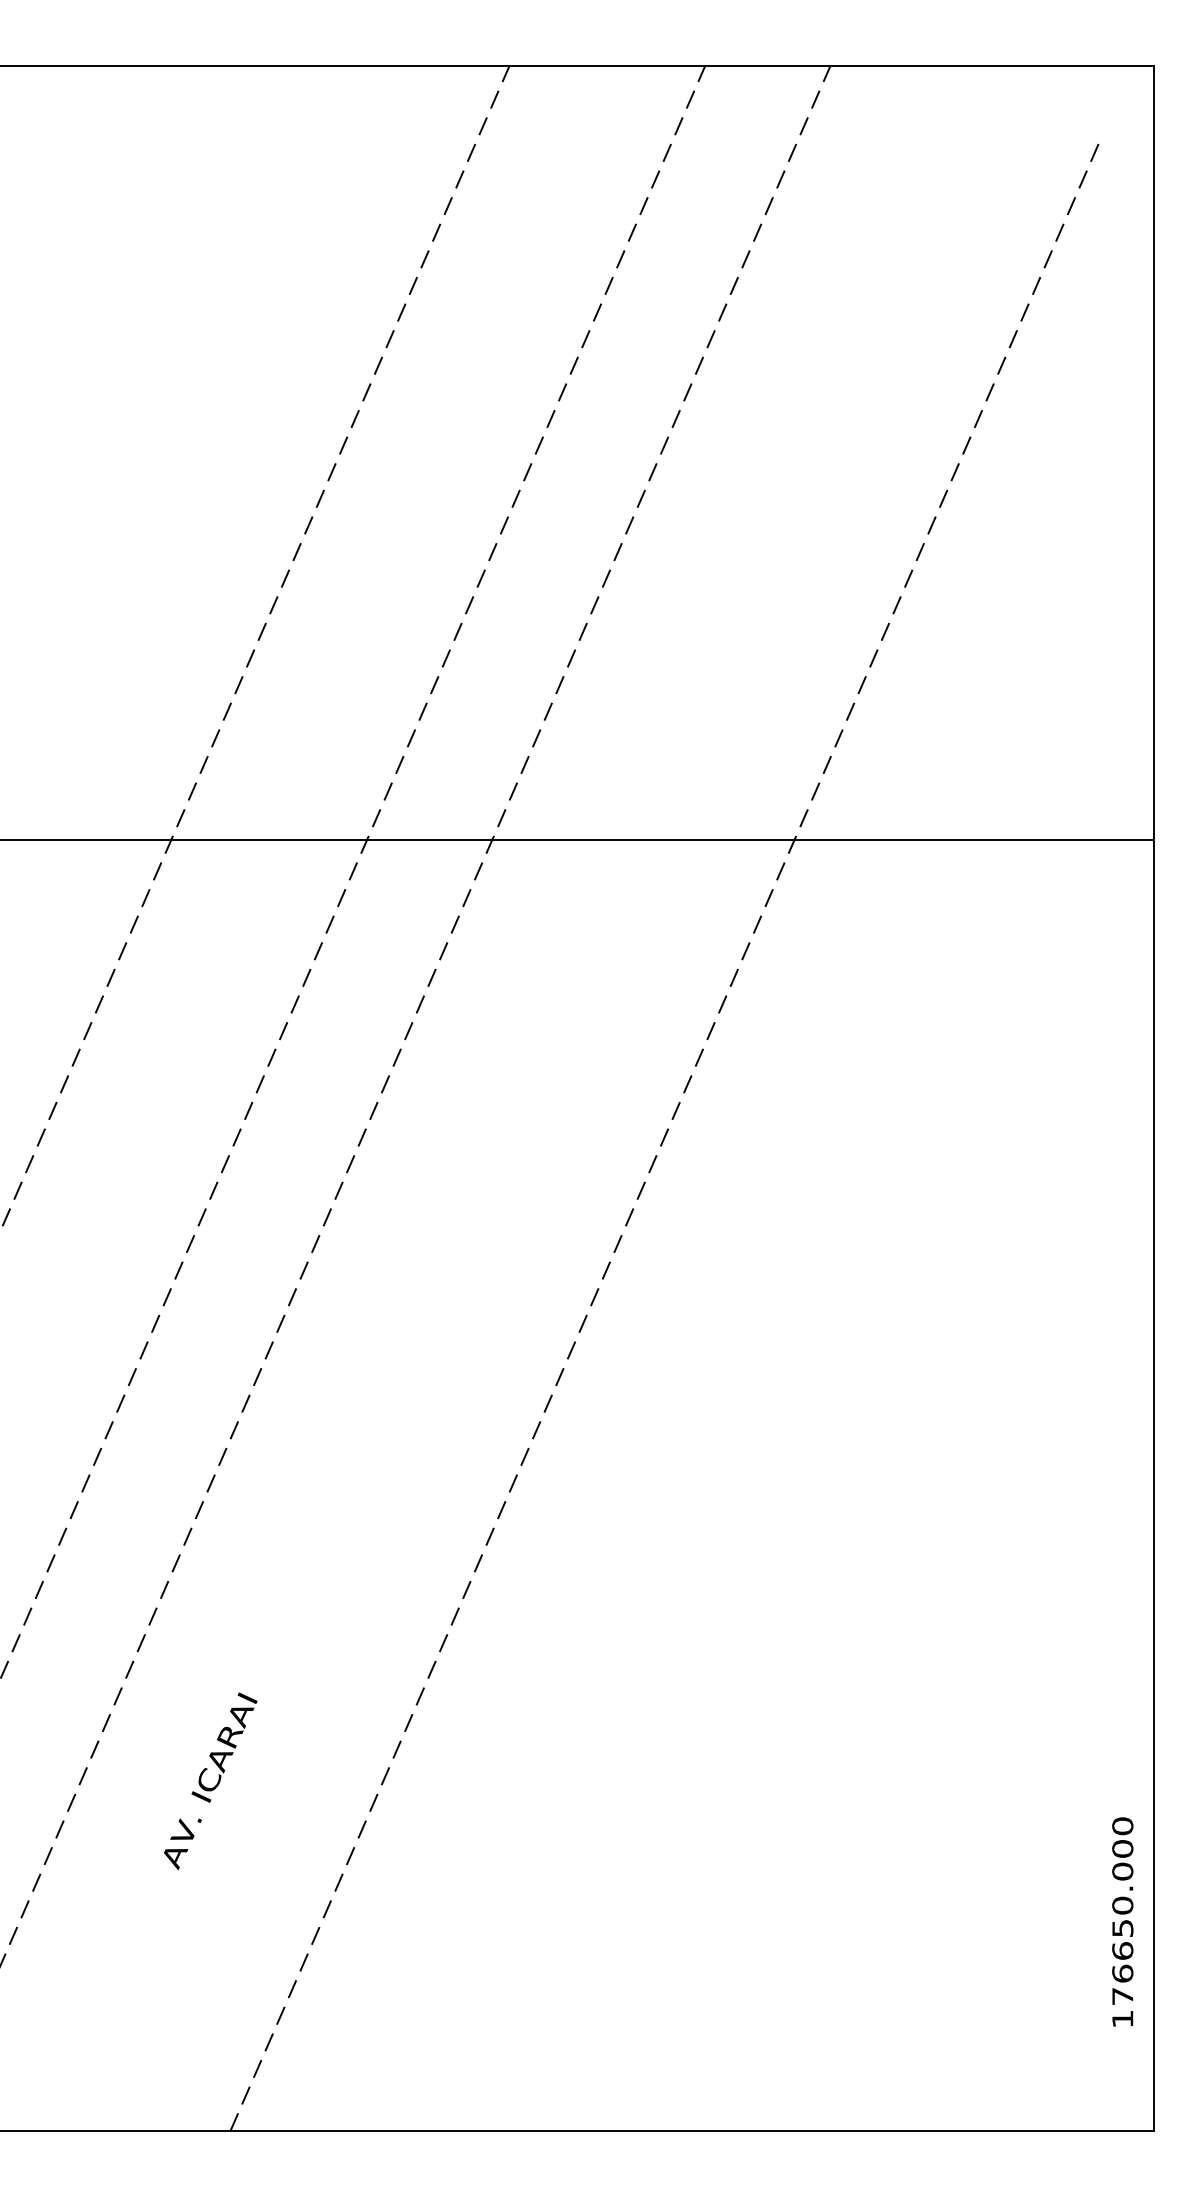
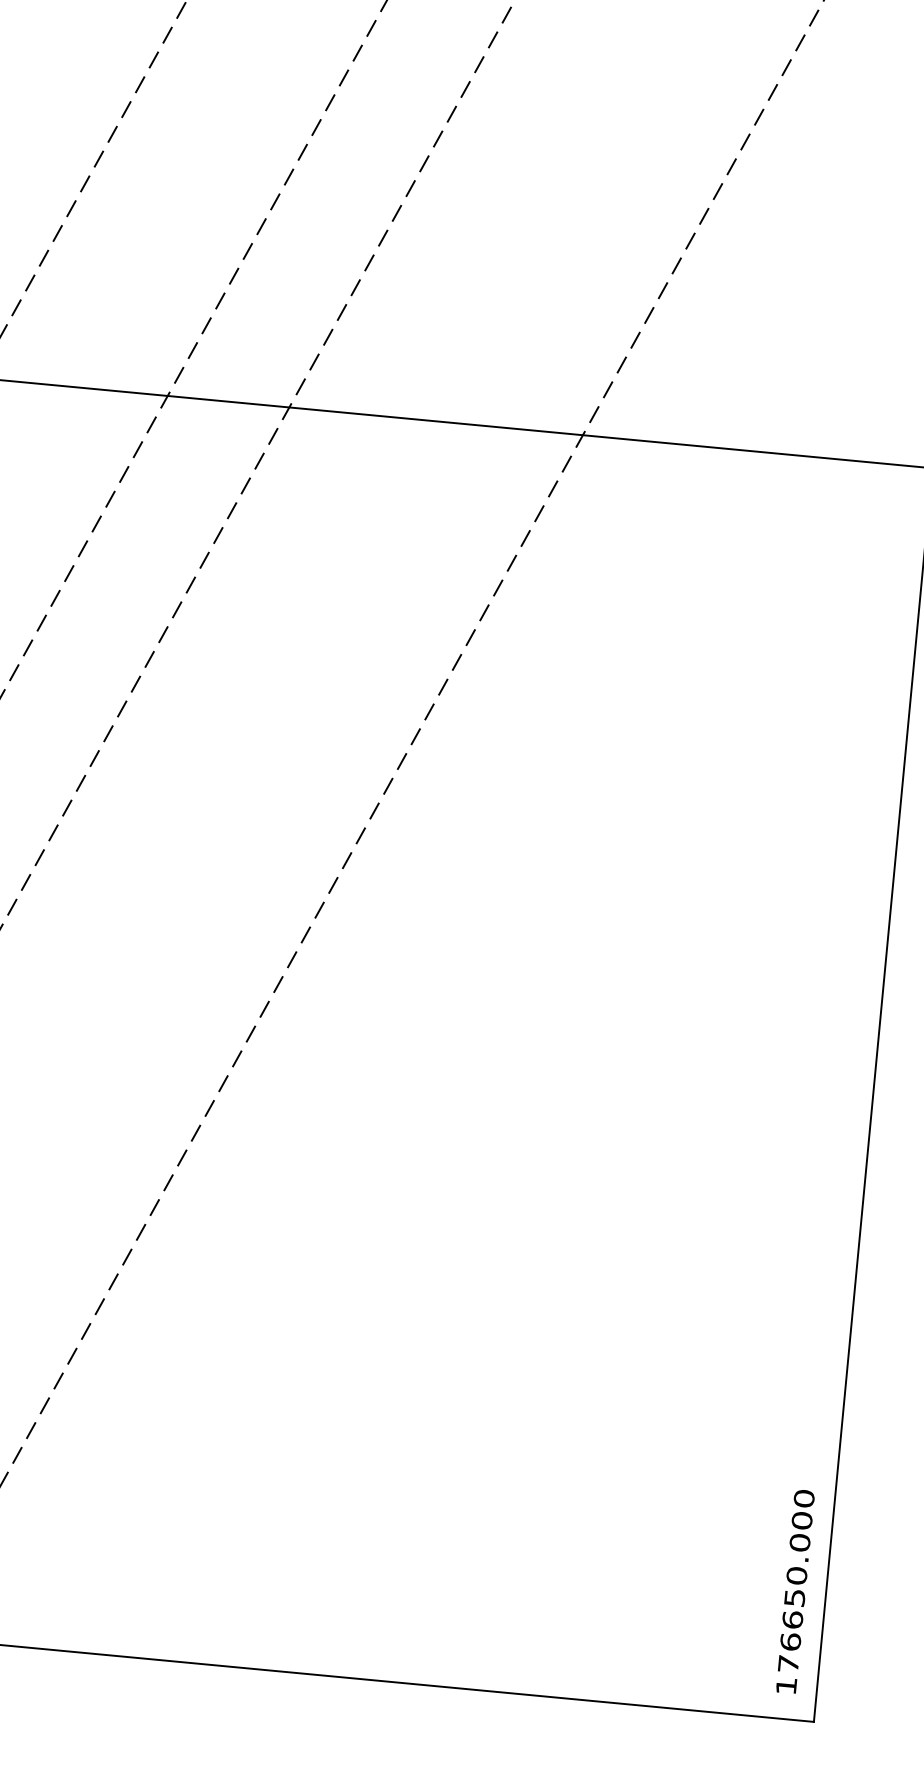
text: (1122, 1921) -> (795, 1591), moved

